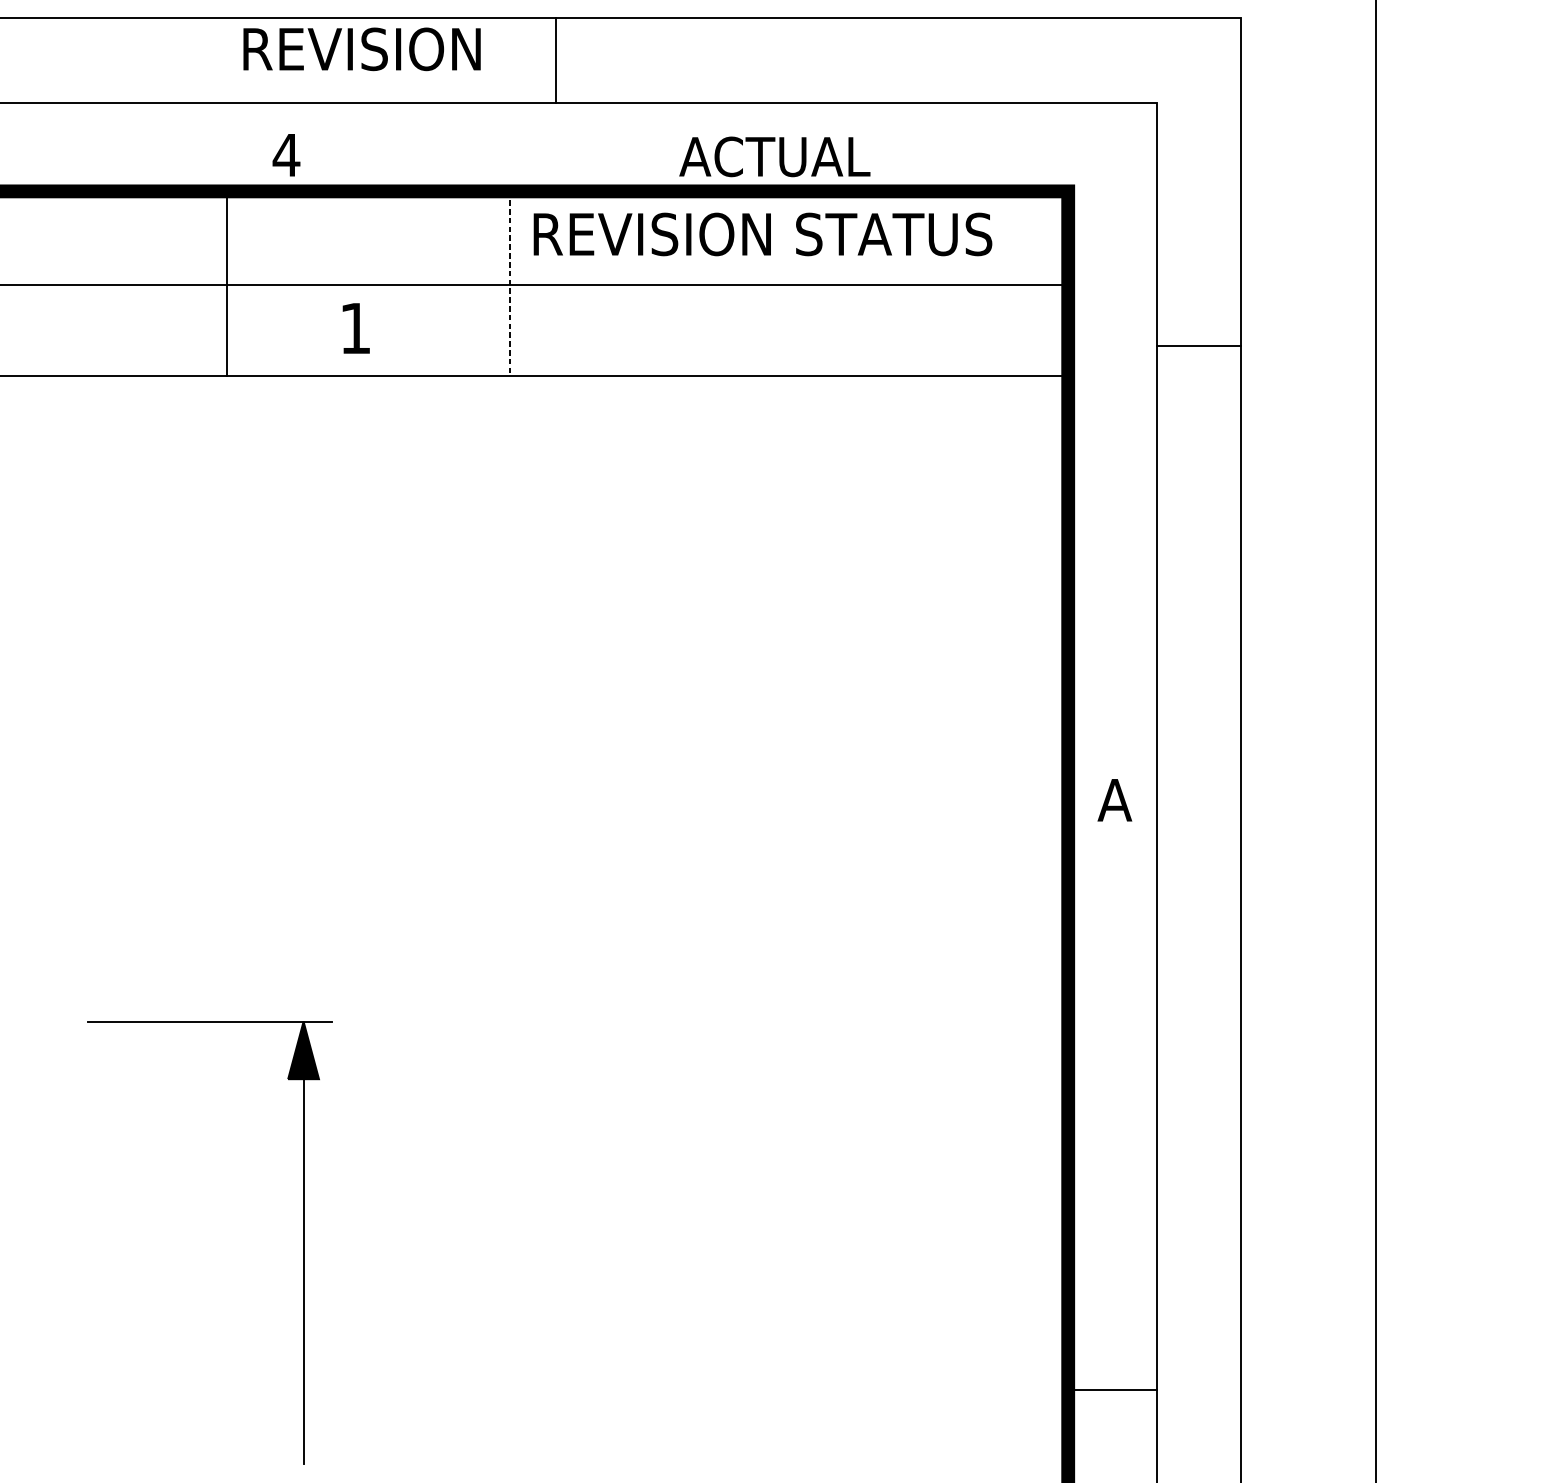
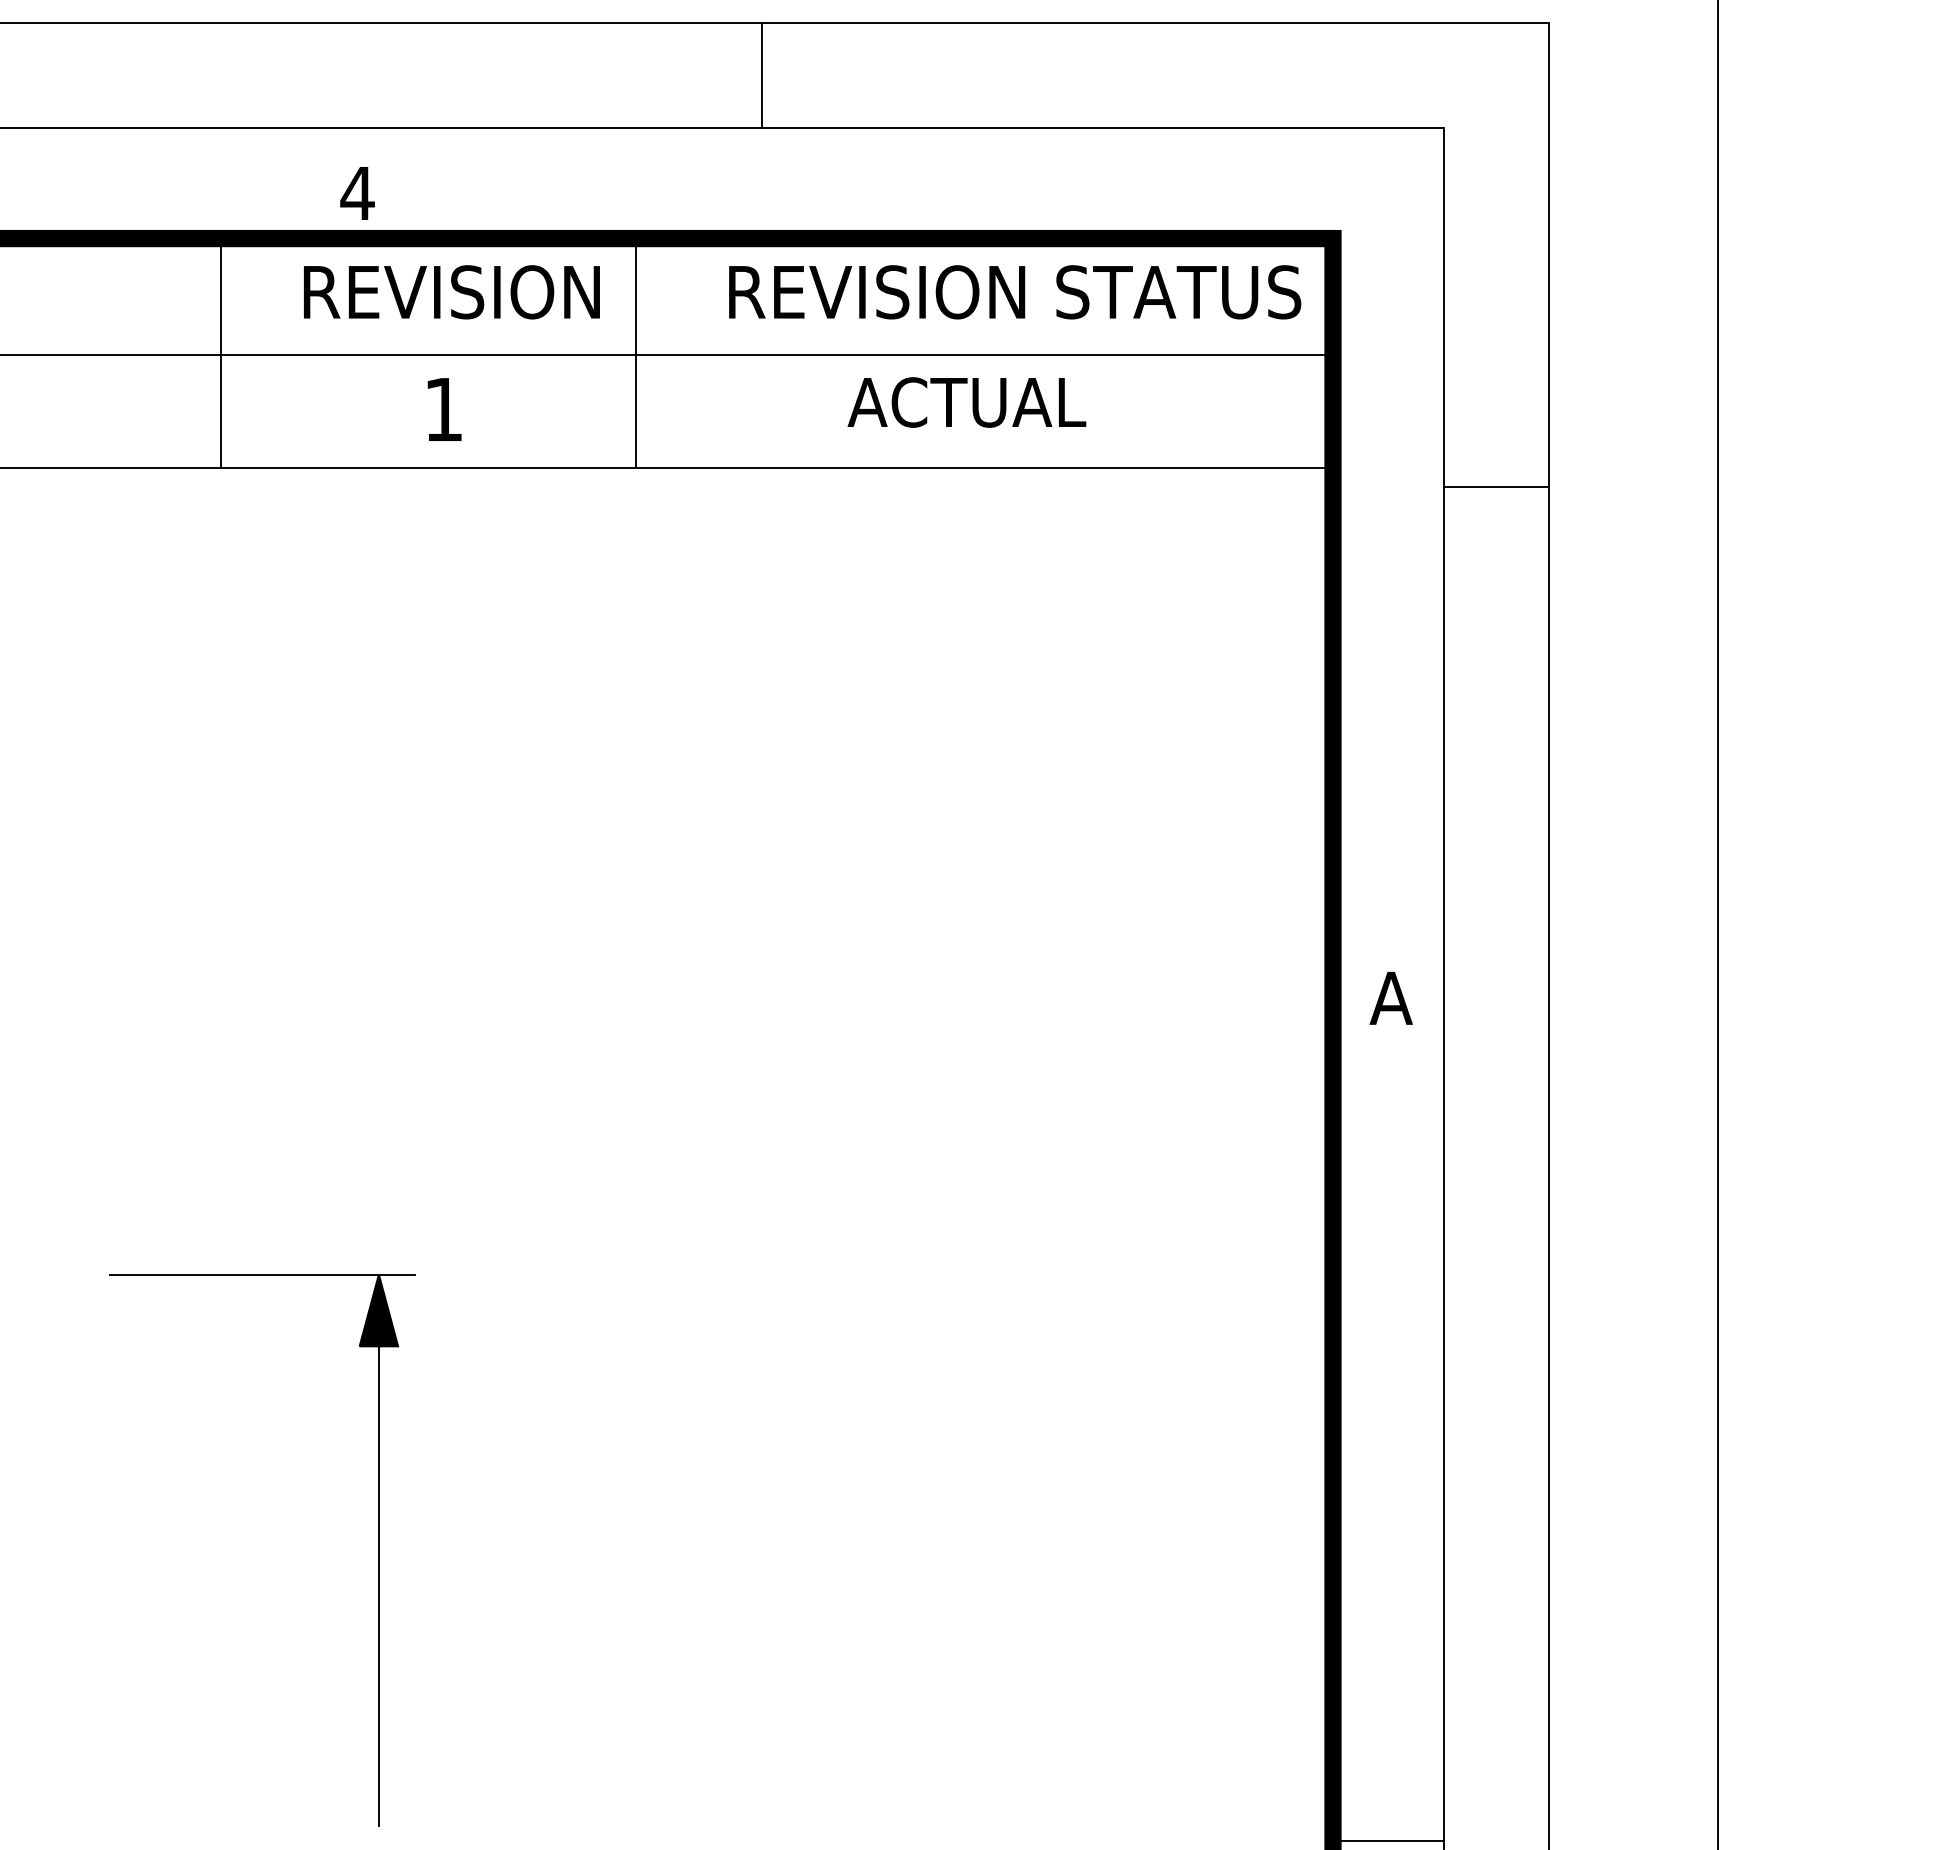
text: (361, 49) -> (451, 292), moved
line: (555, 60) -> (761, 75), moved
text: (774, 156) -> (966, 402), moved
text: (763, 234) -> (1015, 292), moved
line: (227, 283) -> (221, 353), moved
line: (510, 283) -> (636, 353), dashed -> solid
line: (1198, 346) -> (1495, 487), moved
line: (1114, 1389) -> (1390, 1840), moved

